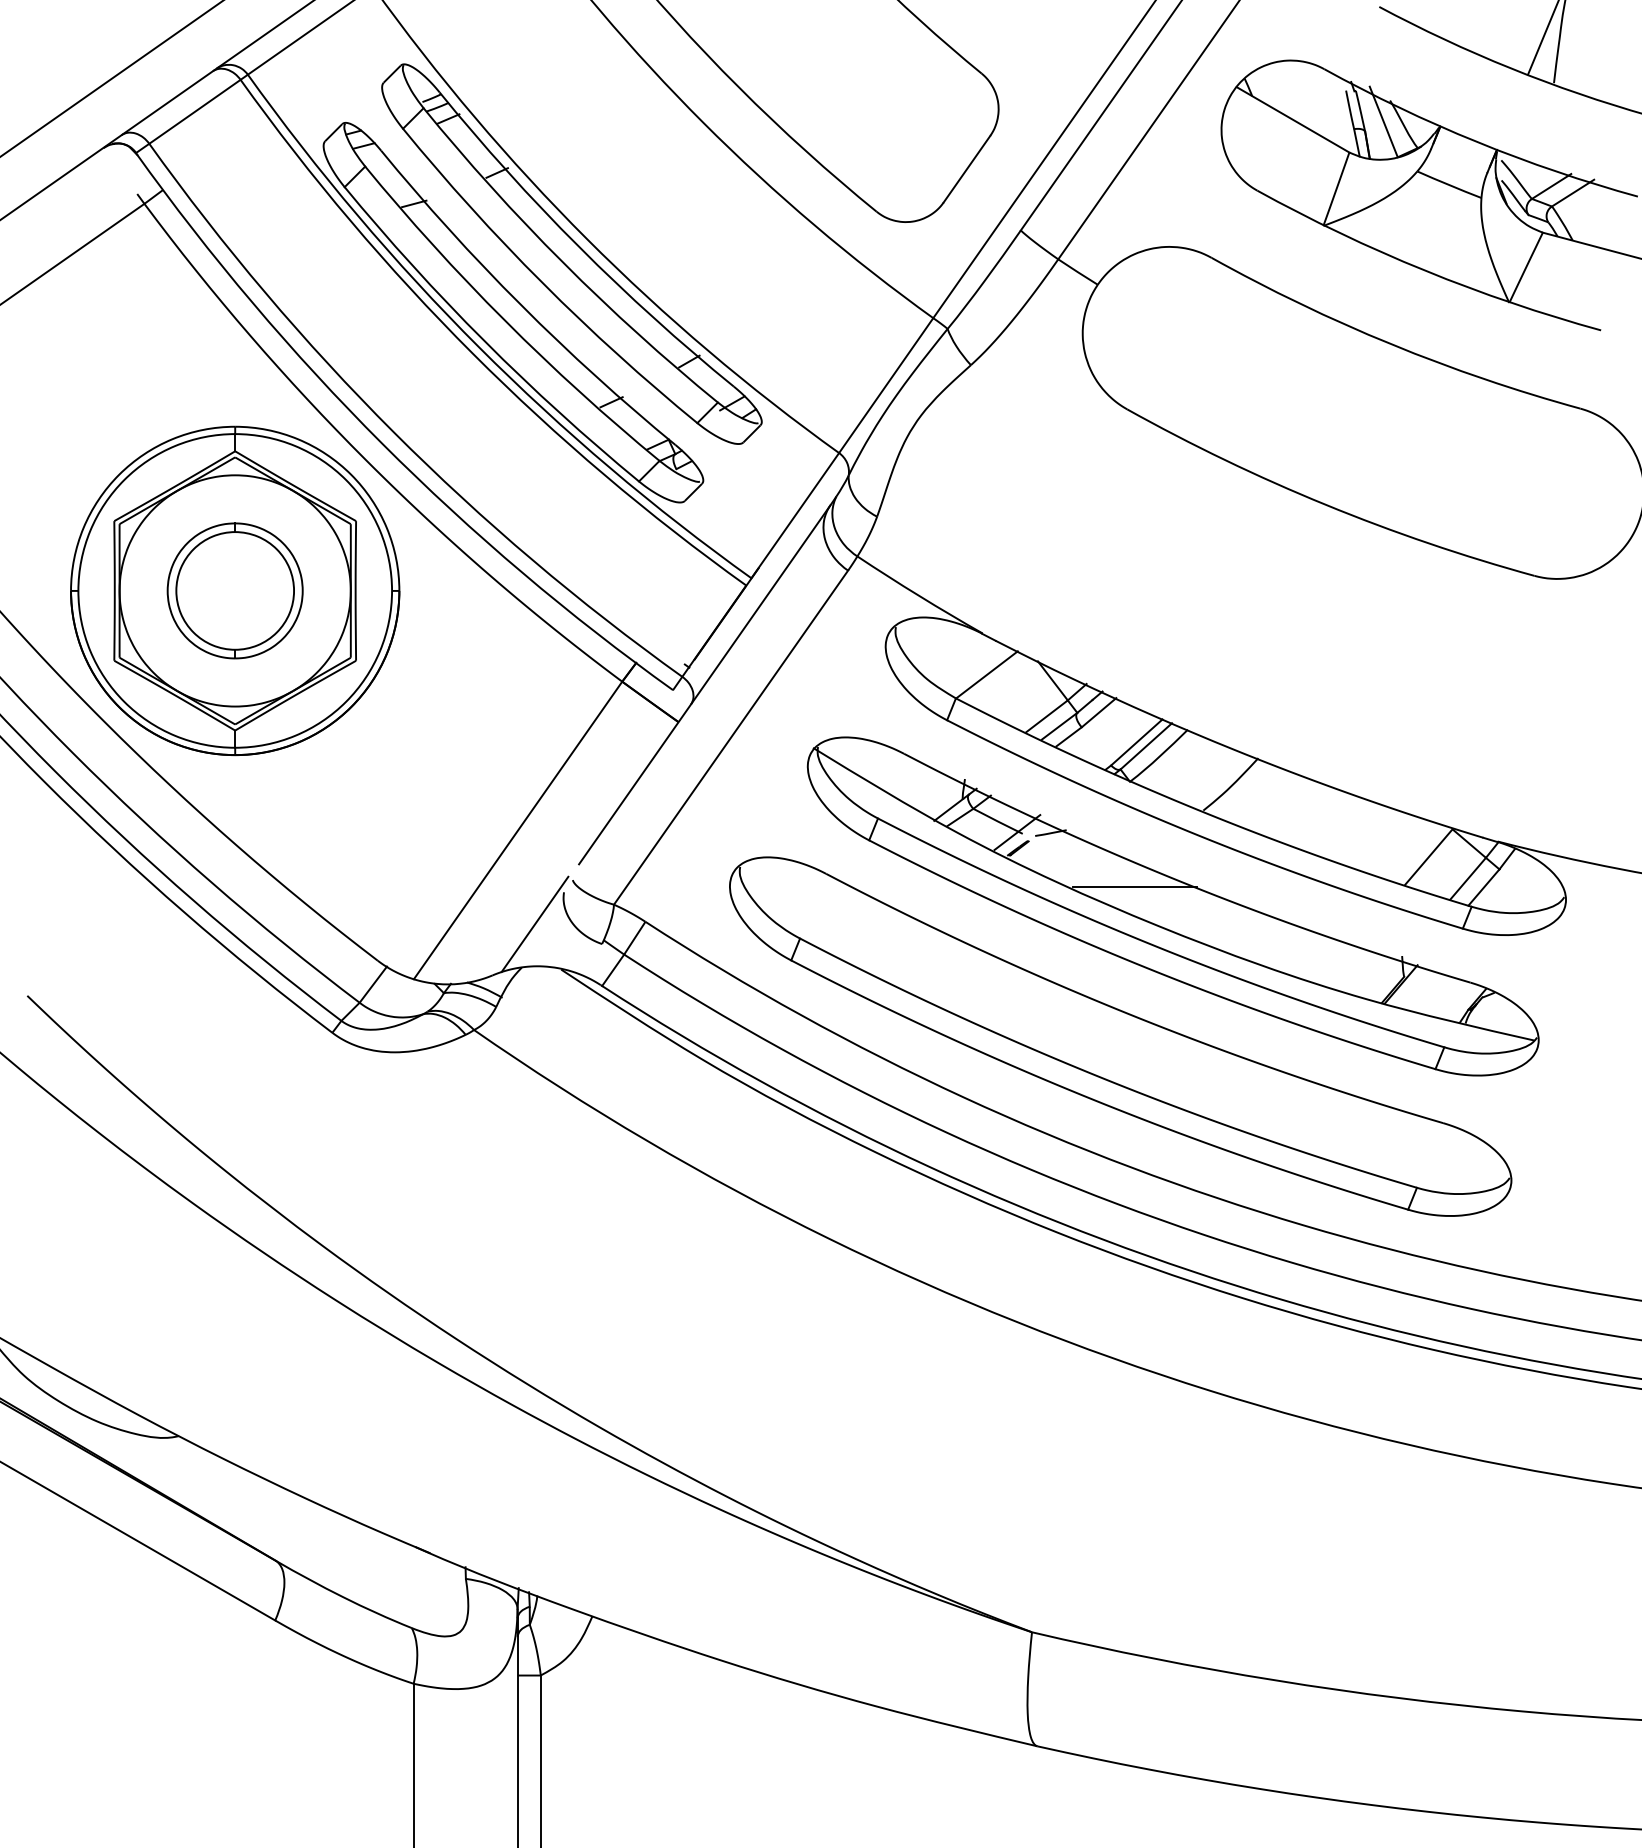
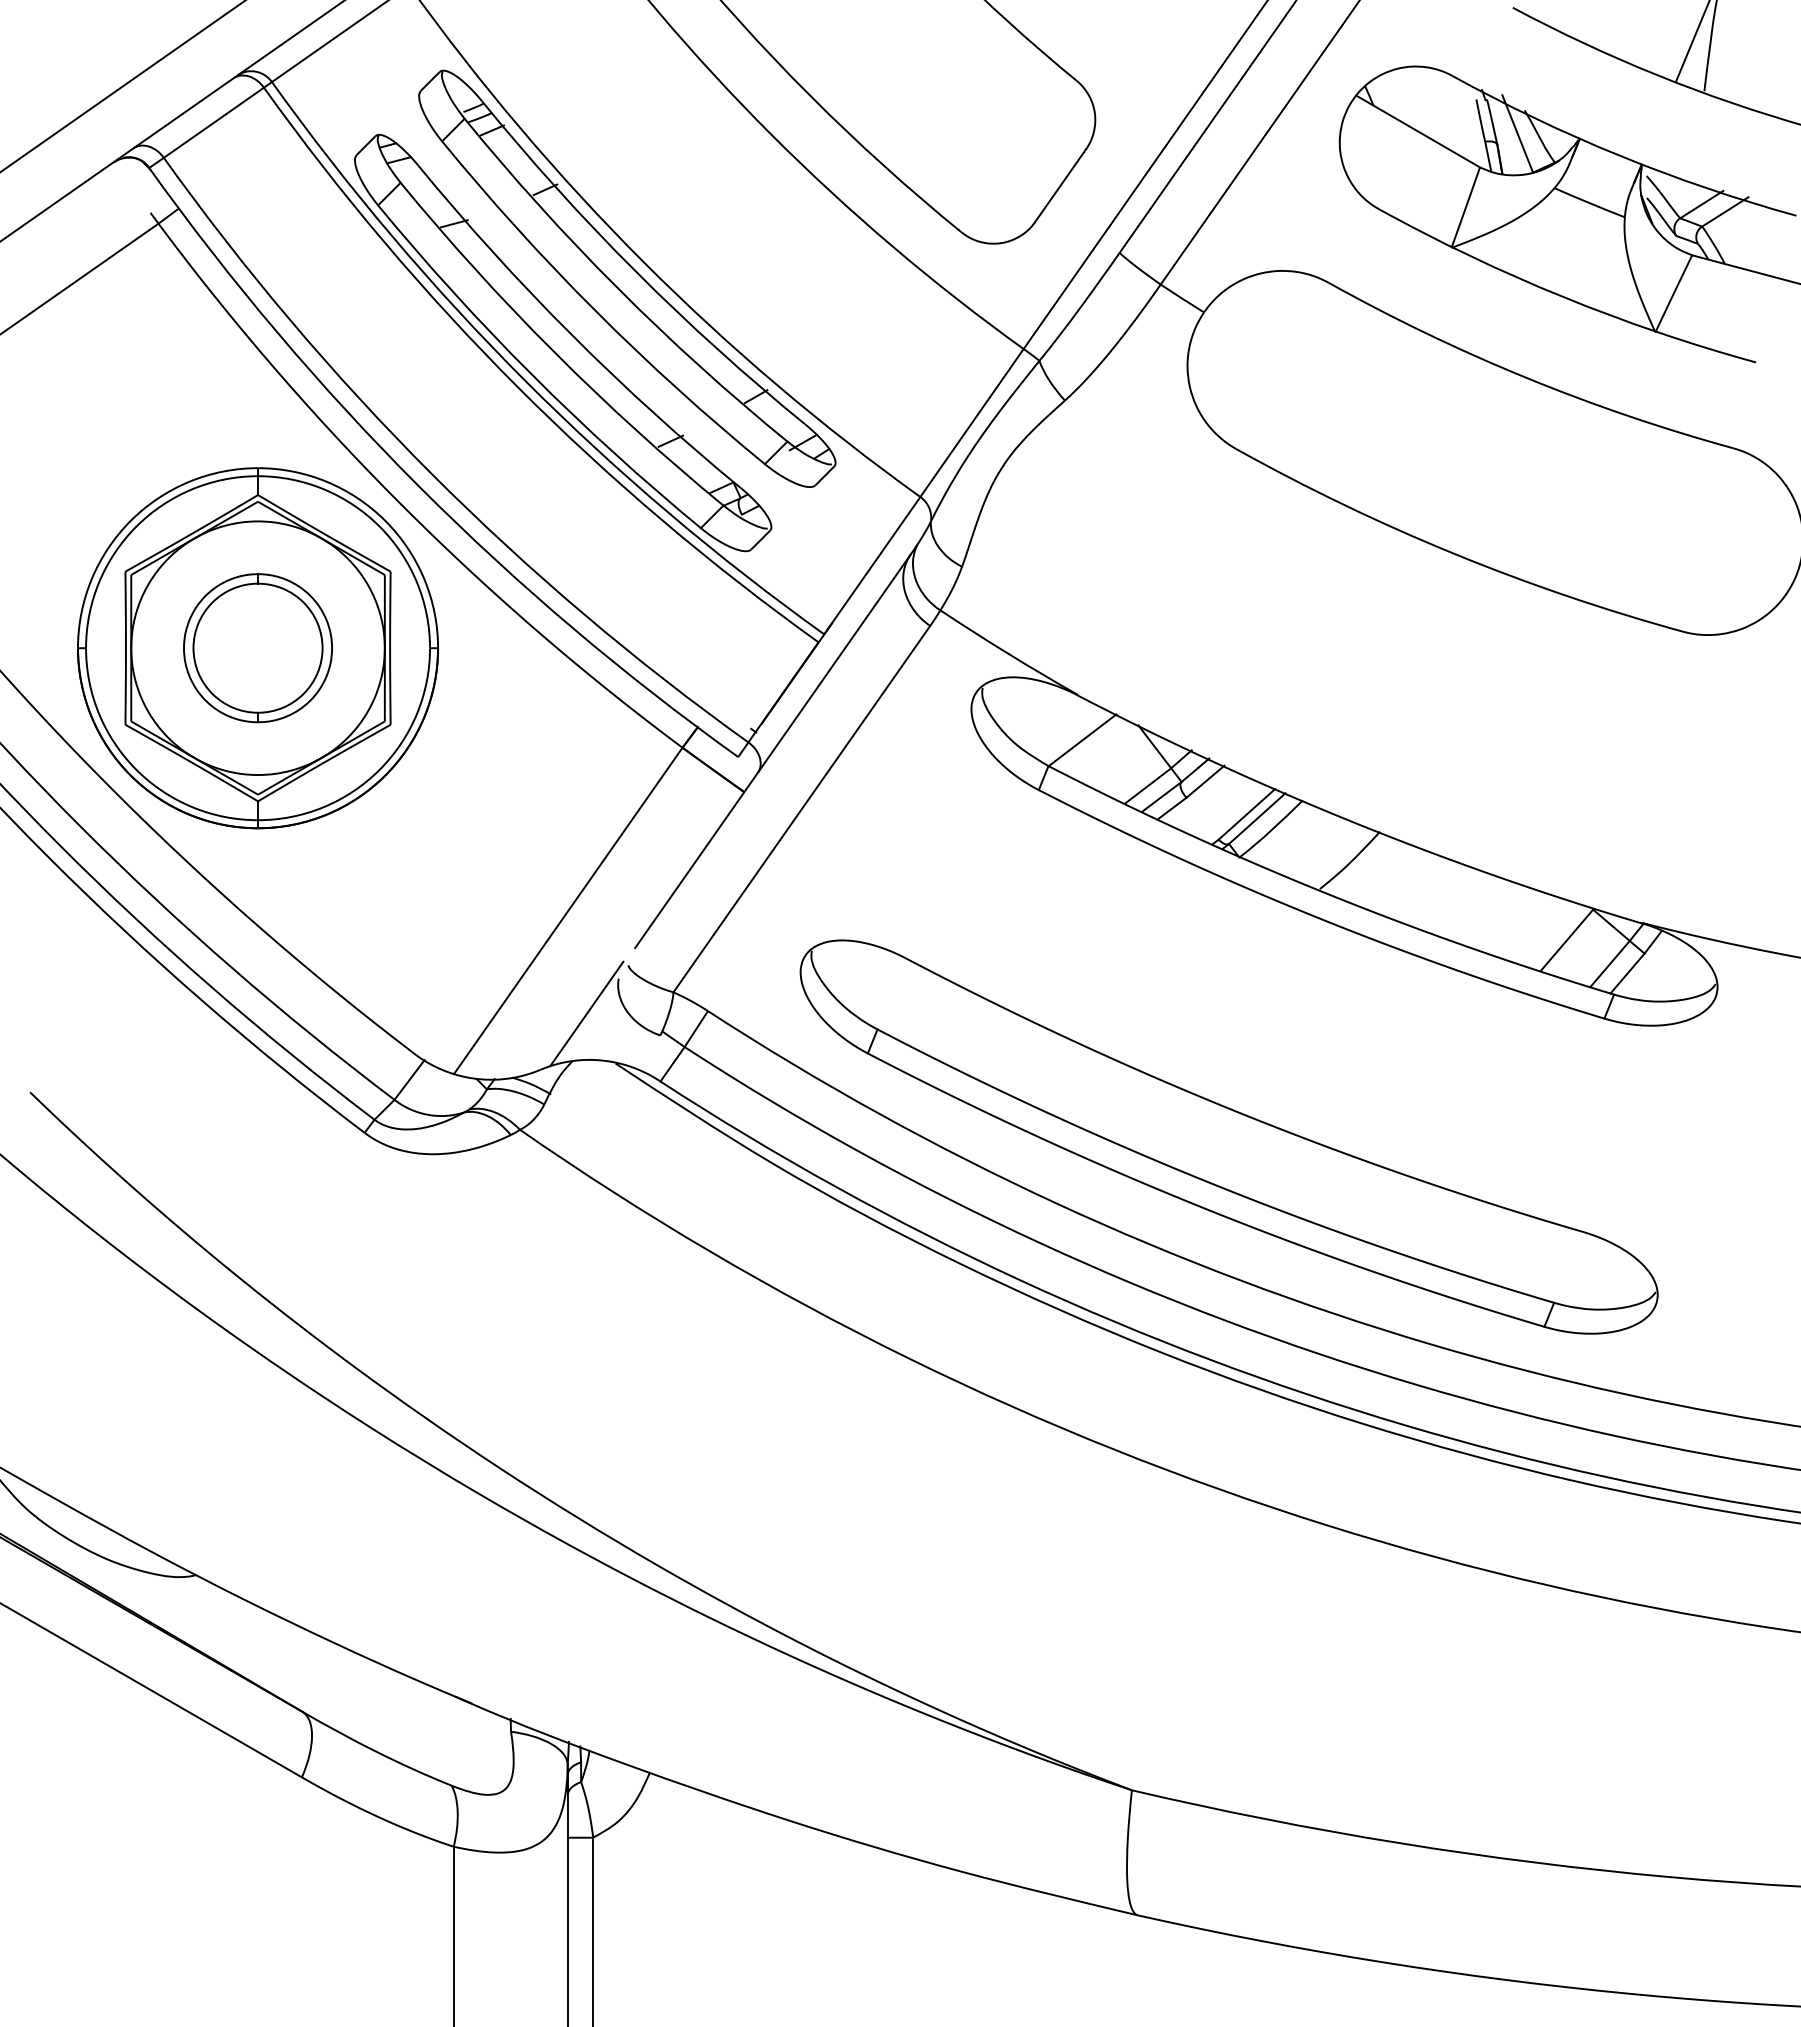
part: (1172, 906) -> (1286, 994), removed

